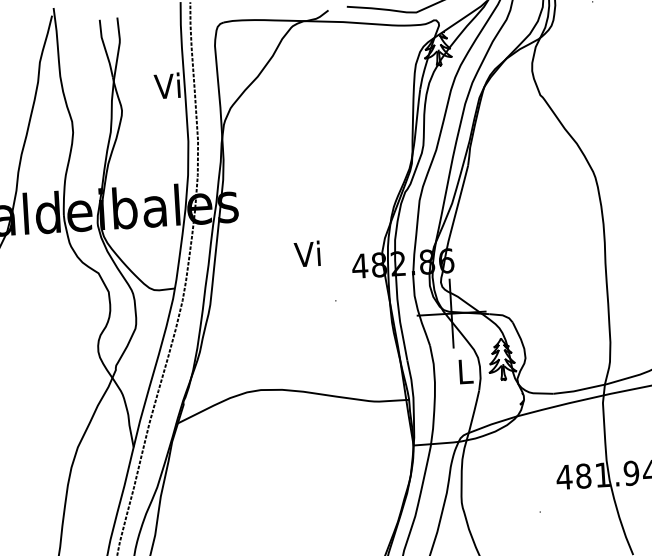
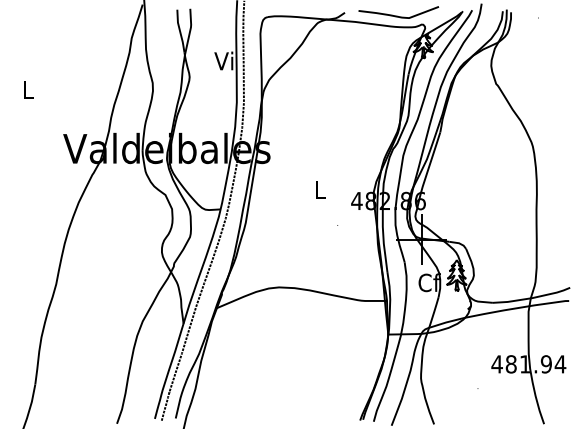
text: (306, 253) -> (318, 189), Vi -> L
text: (465, 371) -> (429, 282), L -> Cf

